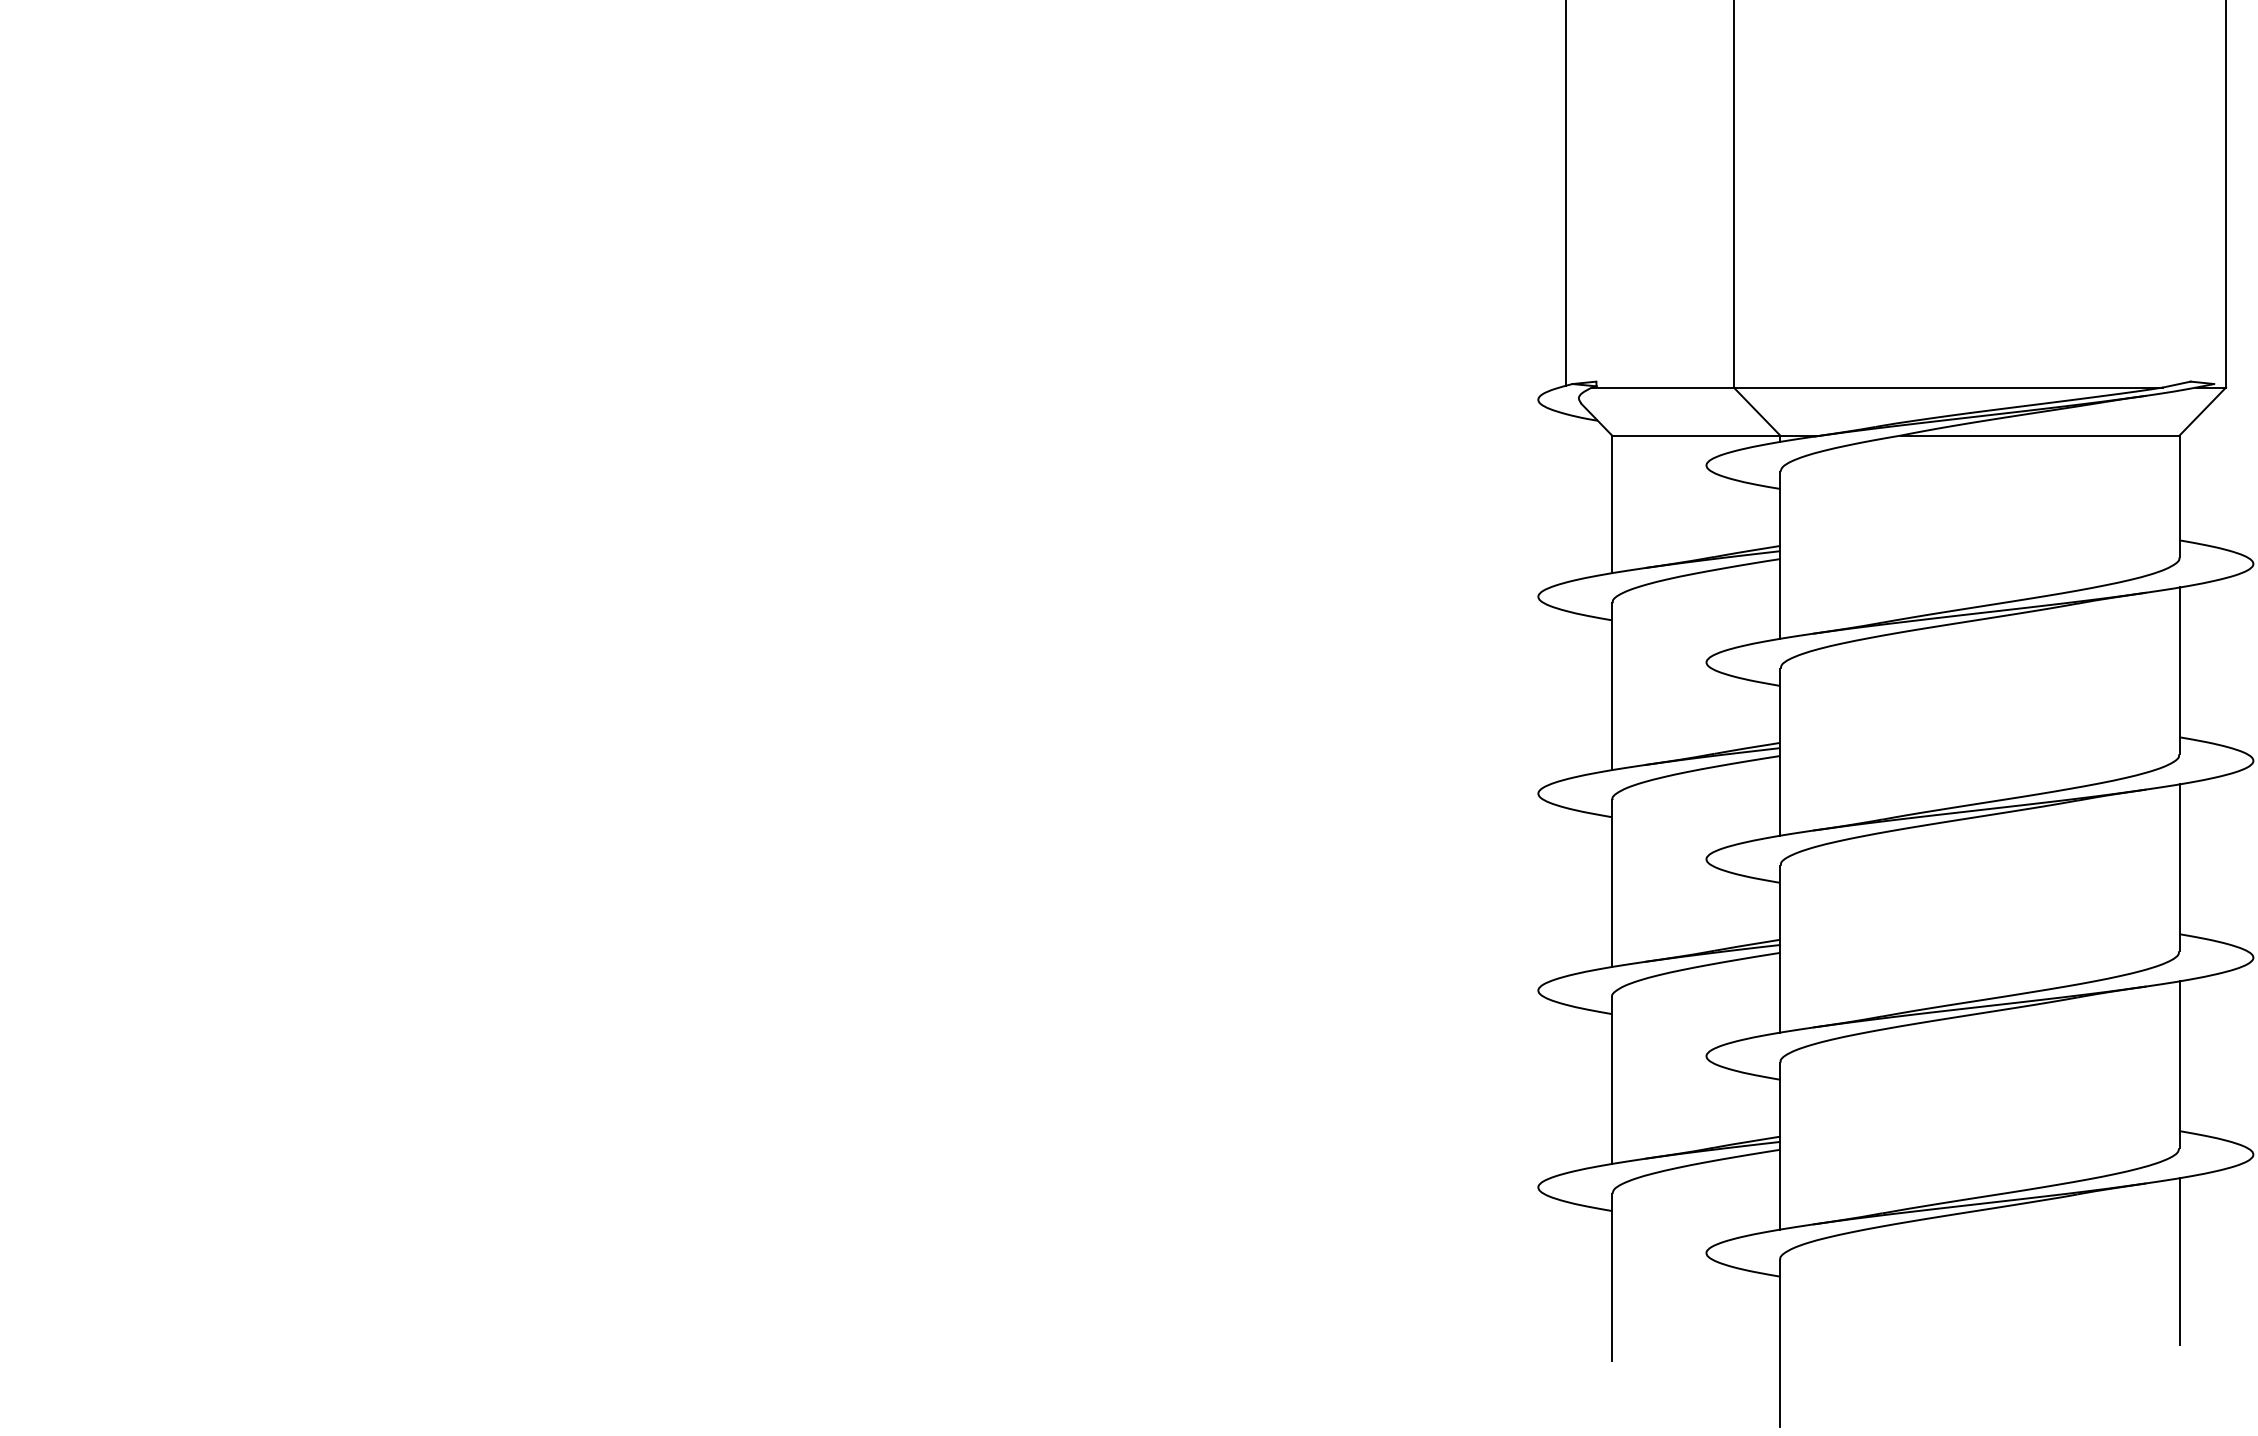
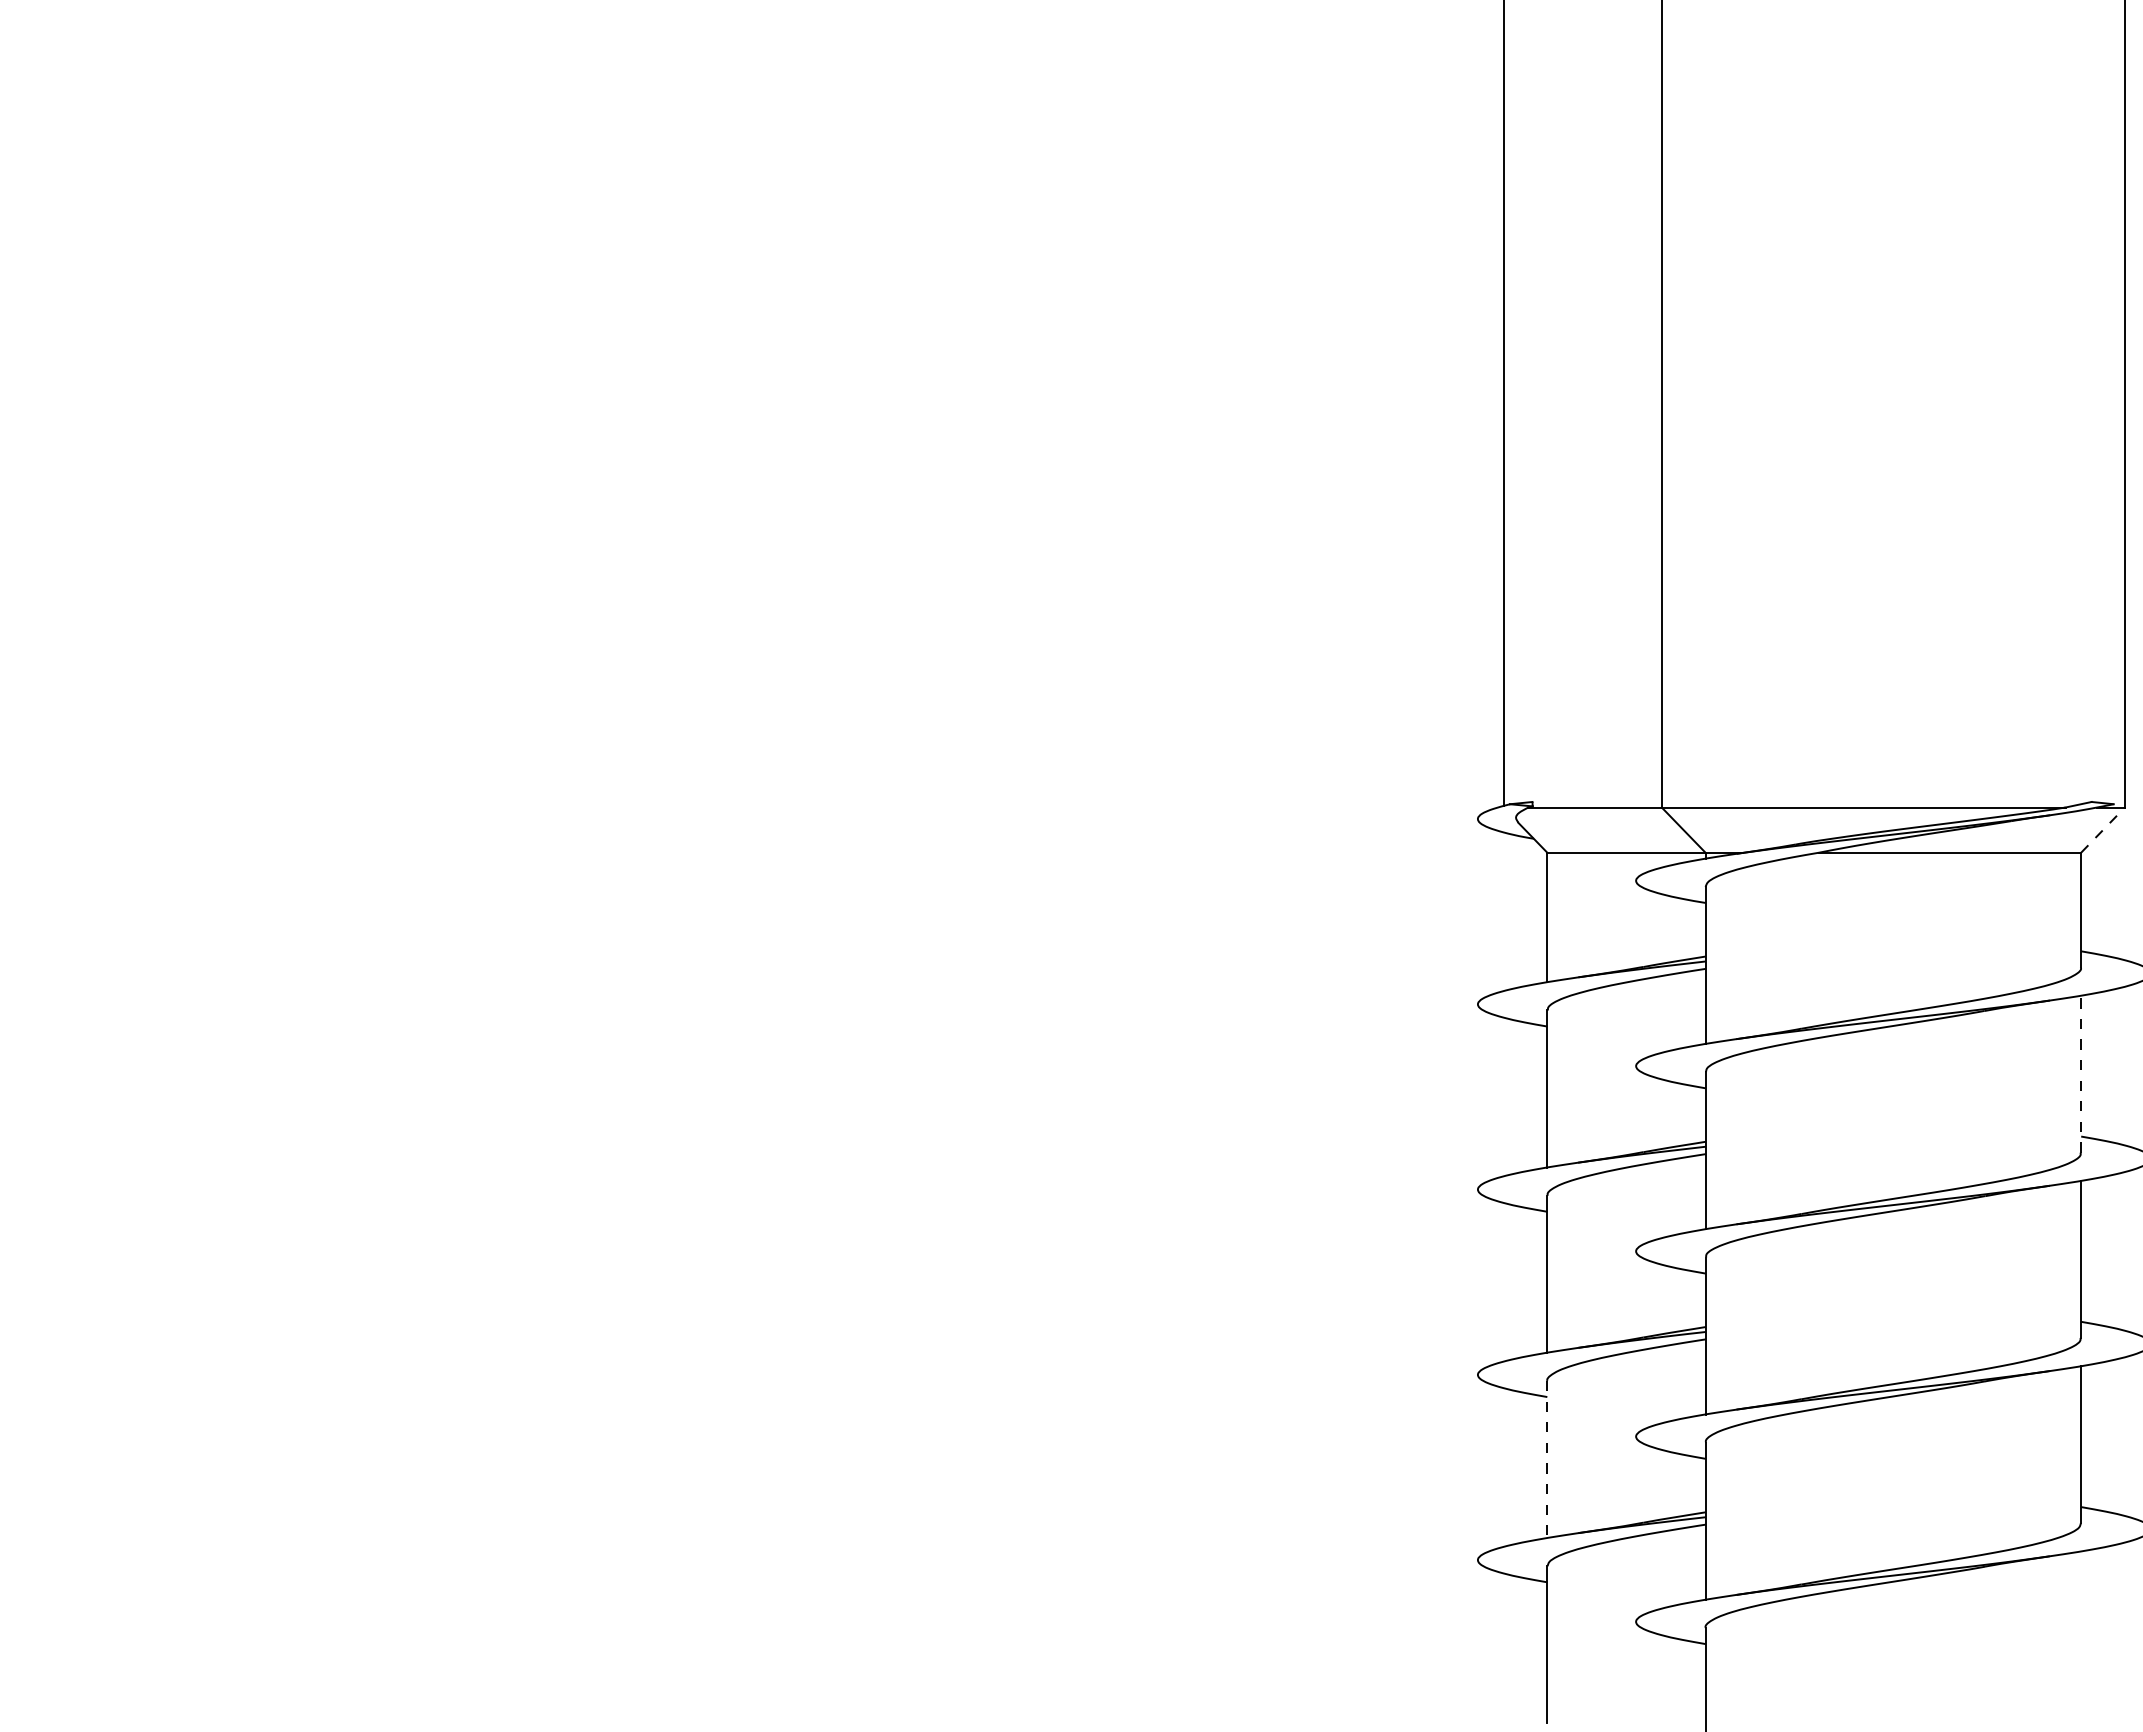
line: (2203, 410) -> (2103, 829), solid -> dashed
line: (2179, 671) -> (2081, 1074), solid -> dashed
line: (1612, 1080) -> (1547, 1459), solid -> dashed
line: (2179, 1261) -> (2081, 1629), removed

